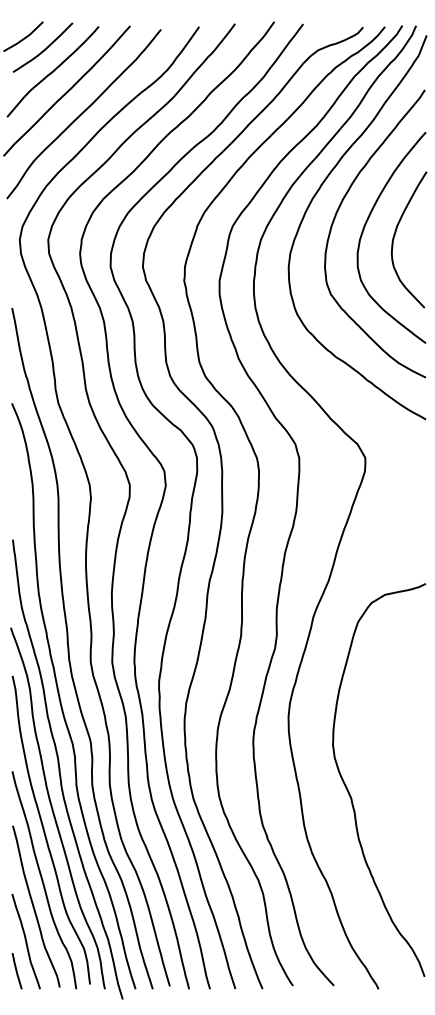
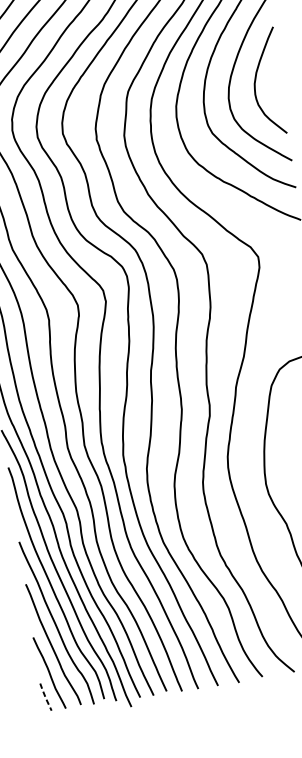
line: (16, 971) -> (45, 697), solid -> dashed

